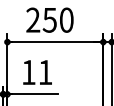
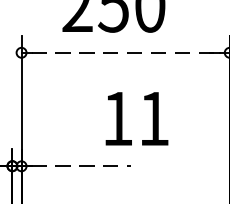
line: (55, 42) -> (125, 53), solid -> dashed
text: (37, 72) -> (136, 118), moved
line: (34, 94) -> (80, 166), solid -> dashed

